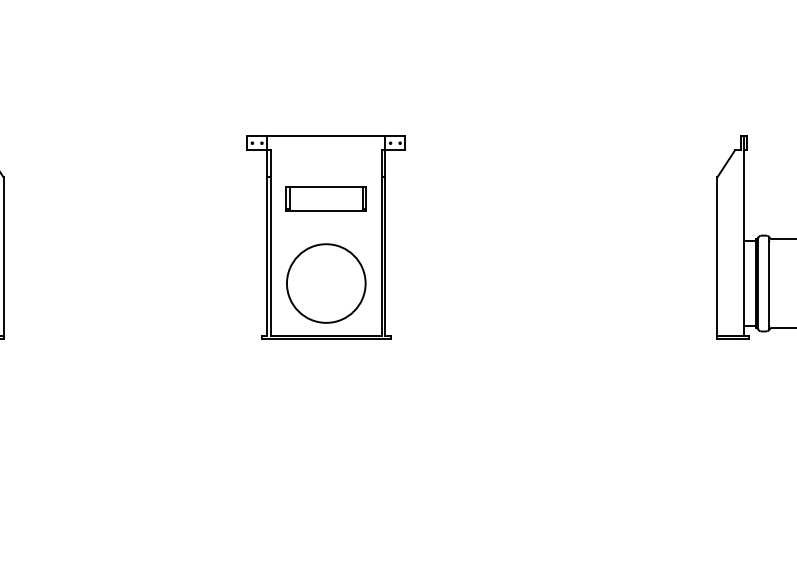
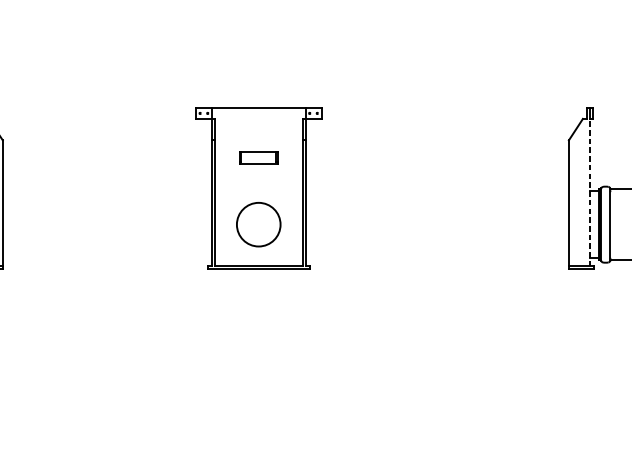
part: (325, 198) -> (258, 157), size x0.6
line: (744, 242) -> (590, 192), solid -> dashed
circle: (325, 283) -> (258, 224), size x0.7

